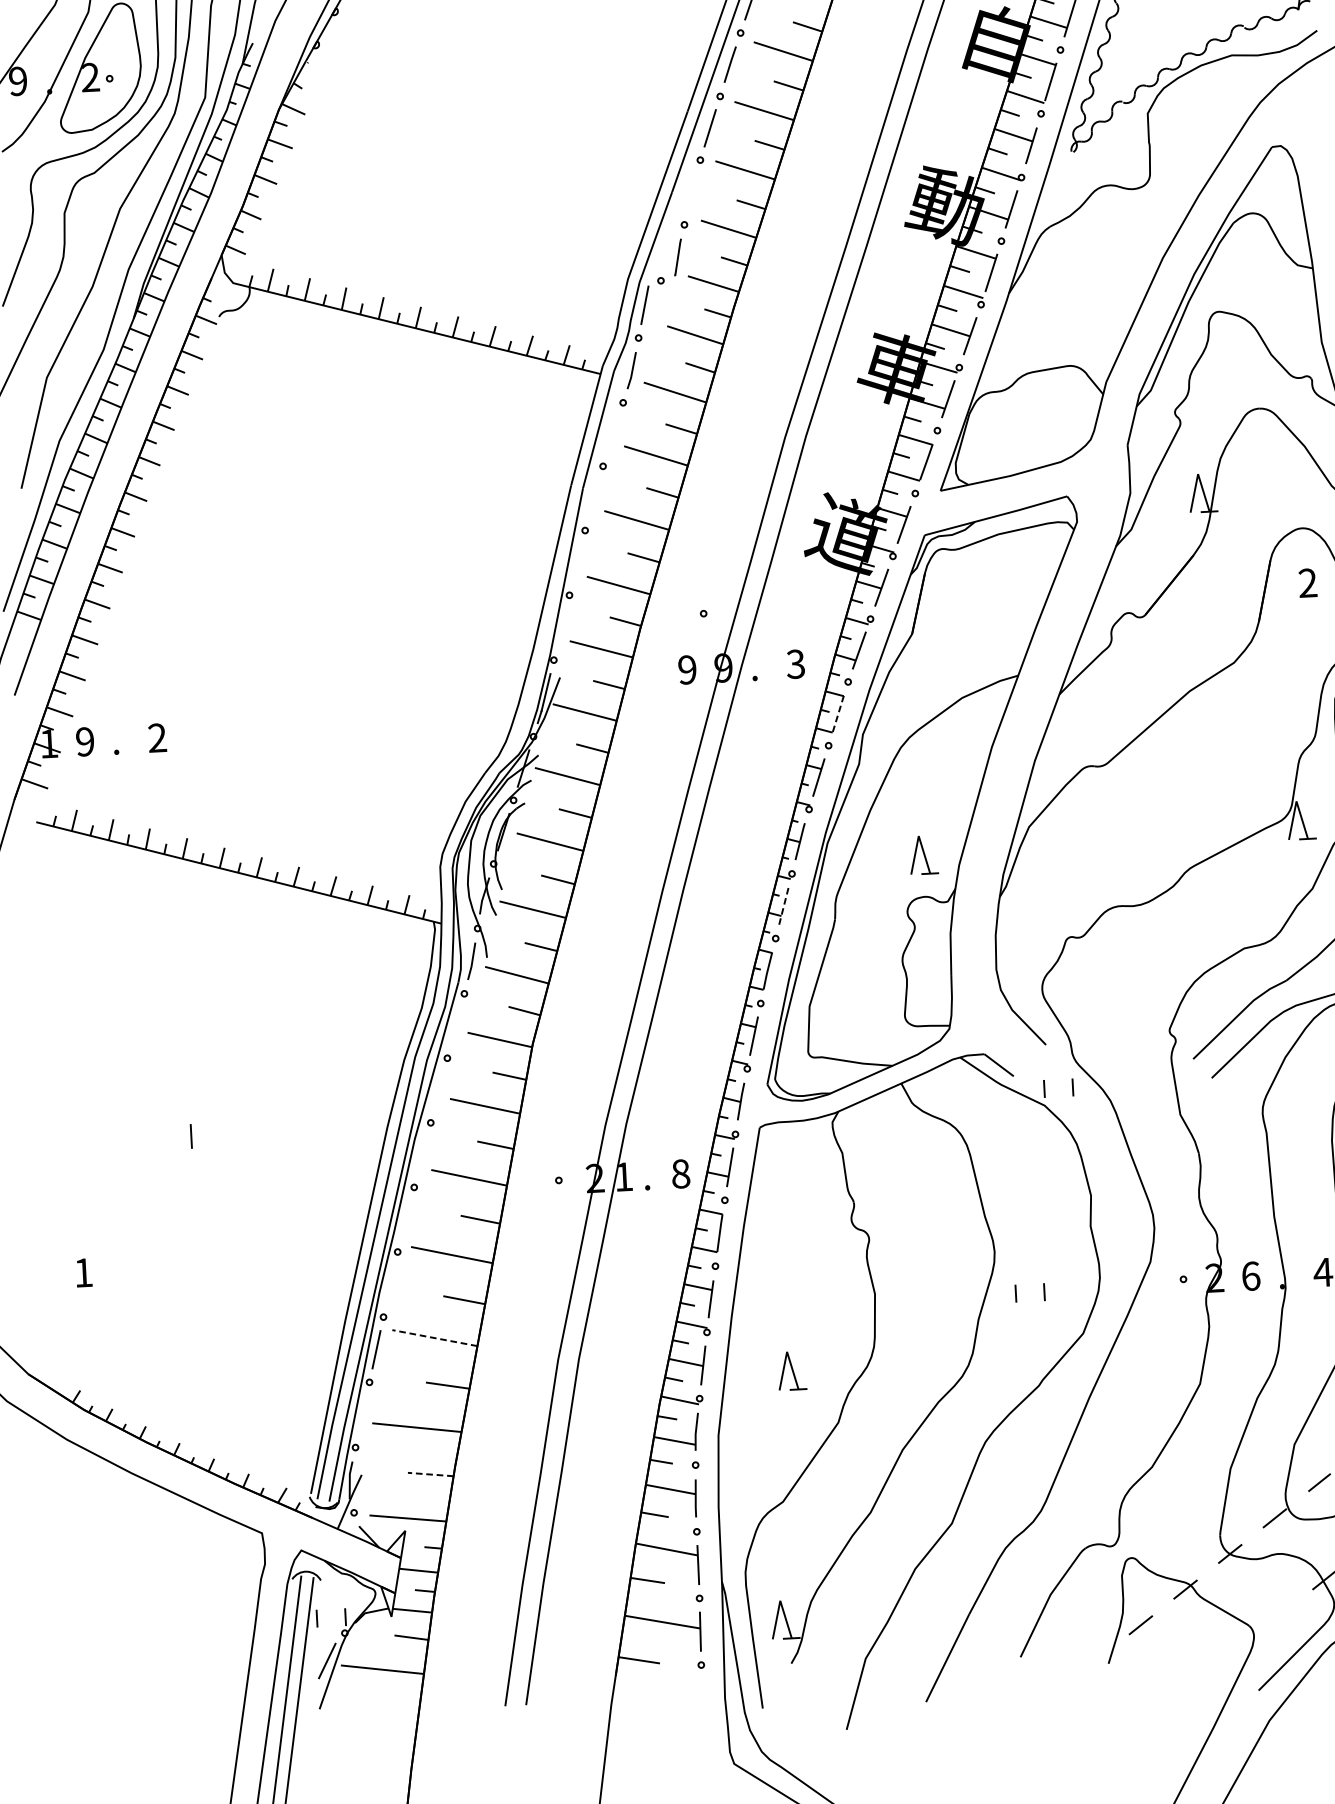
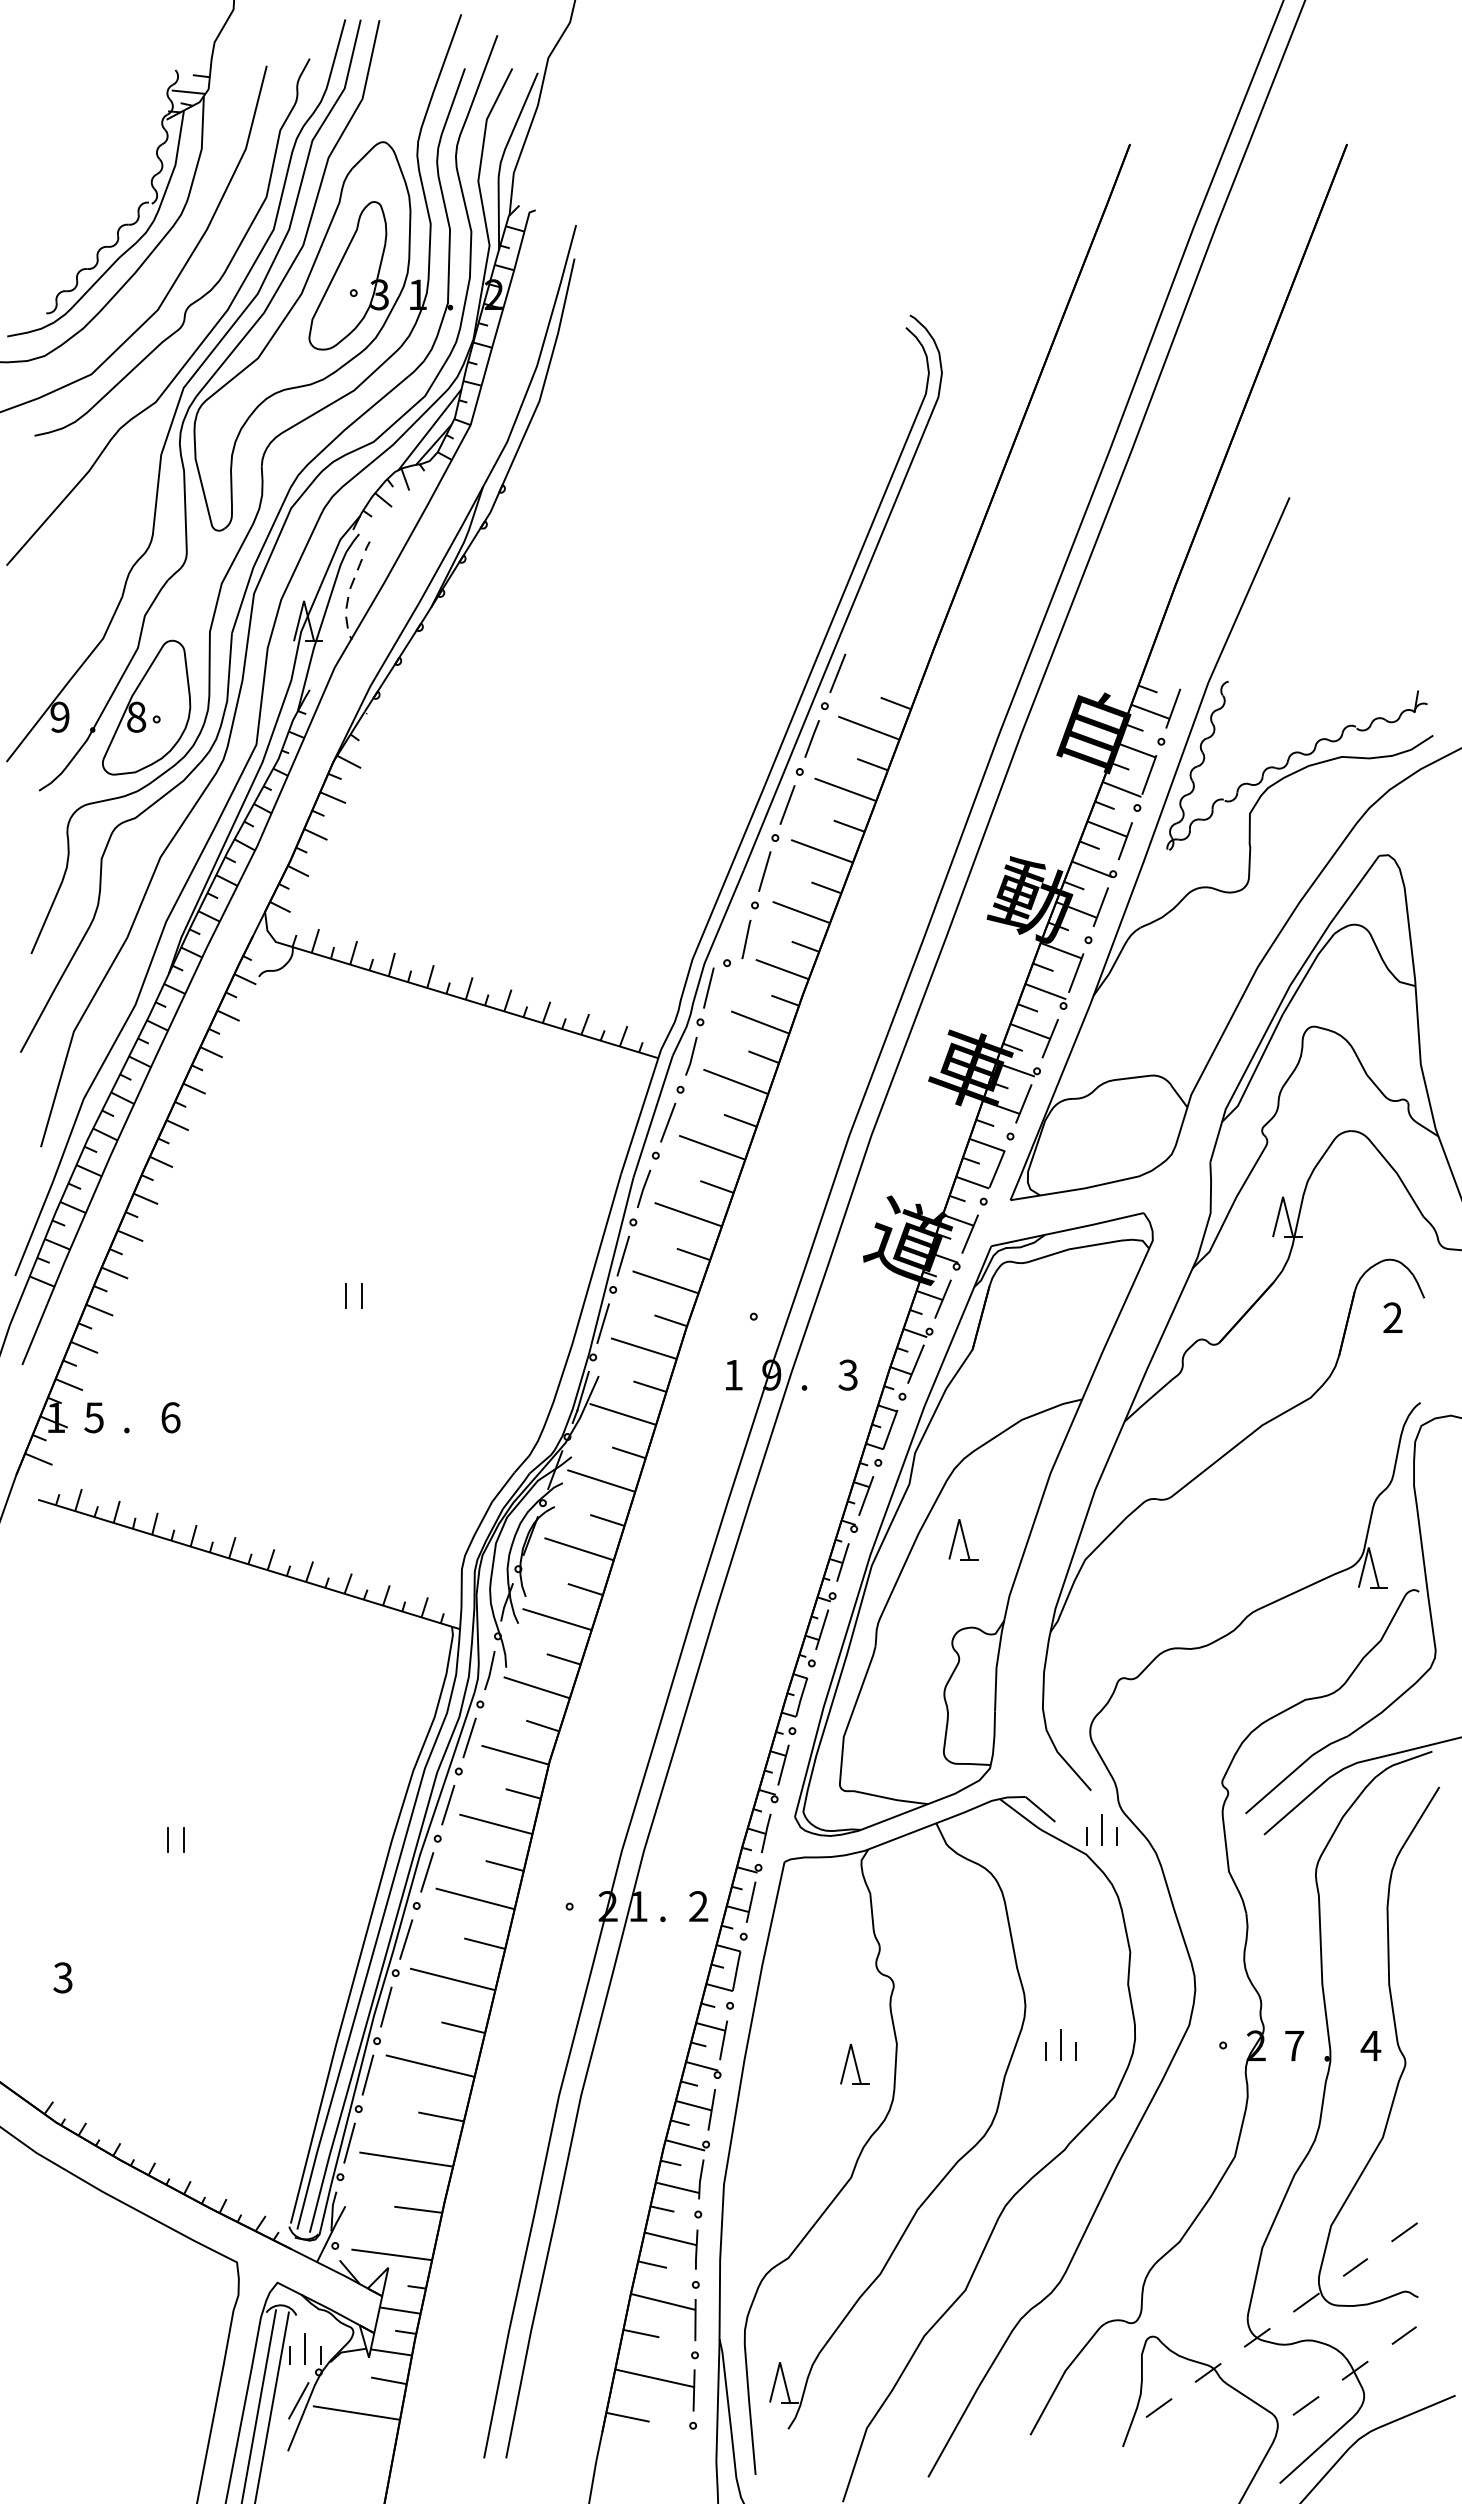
text: (90, 76) -> (136, 716), 2 -> 8
line: (691, 192) -> (764, 871), added
line: (613, 434) -> (668, 1122), added
line: (593, 497) -> (643, 1188), added
line: (577, 562) -> (623, 1255), added
line: (316, 613) -> (345, 1295), added
line: (332, 613) -> (362, 1295), added
line: (561, 627) -> (602, 1323), added
text: (687, 669) -> (733, 1374), 9 -> 1
line: (838, 713) -> (890, 1429), dashed -> solid
text: (157, 737) -> (170, 1417), 2 -> 6
text: (84, 741) -> (93, 1417), 9 -> 5
part: (923, 855) -> (963, 1539), moved
line: (784, 905) -> (822, 1629), dashed -> solid
line: (455, 1025) -> (469, 1737), added
line: (1058, 1082) -> (1102, 1830), added
line: (439, 1089) -> (448, 1804), added
line: (176, 1136) -> (168, 1839), added
line: (422, 1155) -> (427, 1872), added
text: (680, 1173) -> (698, 1906), 8 -> 2
line: (406, 1219) -> (406, 1939), added
text: (82, 1272) -> (62, 1977), 1 -> 3
text: (1250, 1275) -> (1294, 2045), 6 -> 7
line: (390, 1283) -> (386, 2006), added
line: (1029, 1286) -> (1060, 2044), added
line: (435, 1338) -> (430, 2066), dashed -> solid
part: (791, 1371) -> (854, 2064), moved
line: (362, 1414) -> (349, 2142), added
line: (430, 1474) -> (417, 2209), dashed -> solid
line: (331, 1611) -> (305, 2348), added
line: (1279, 1615) -> (1305, 2405), added

